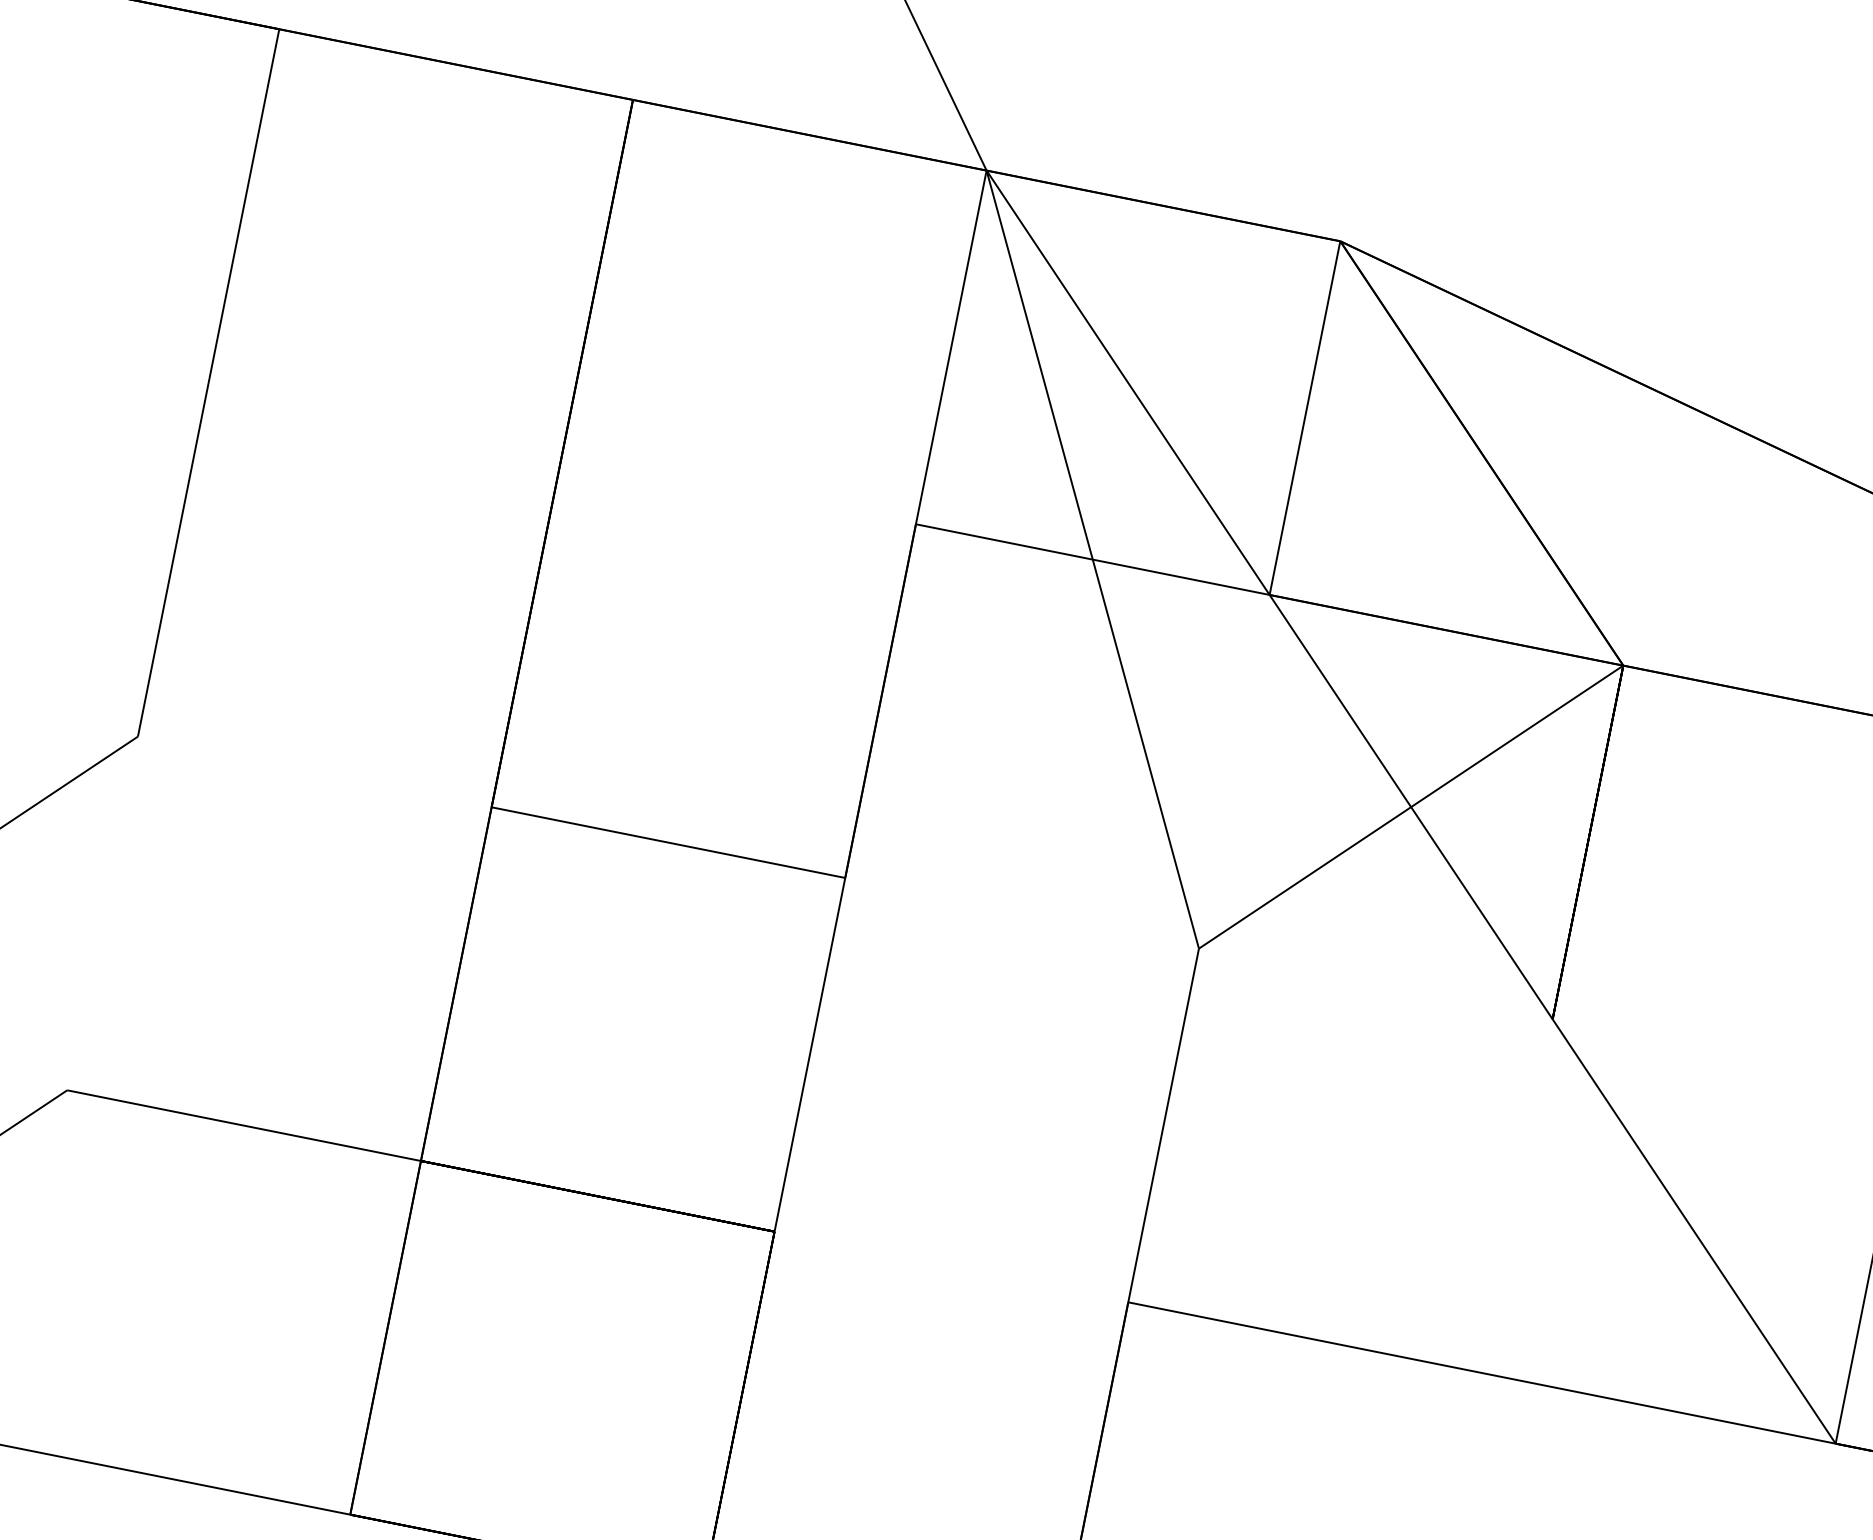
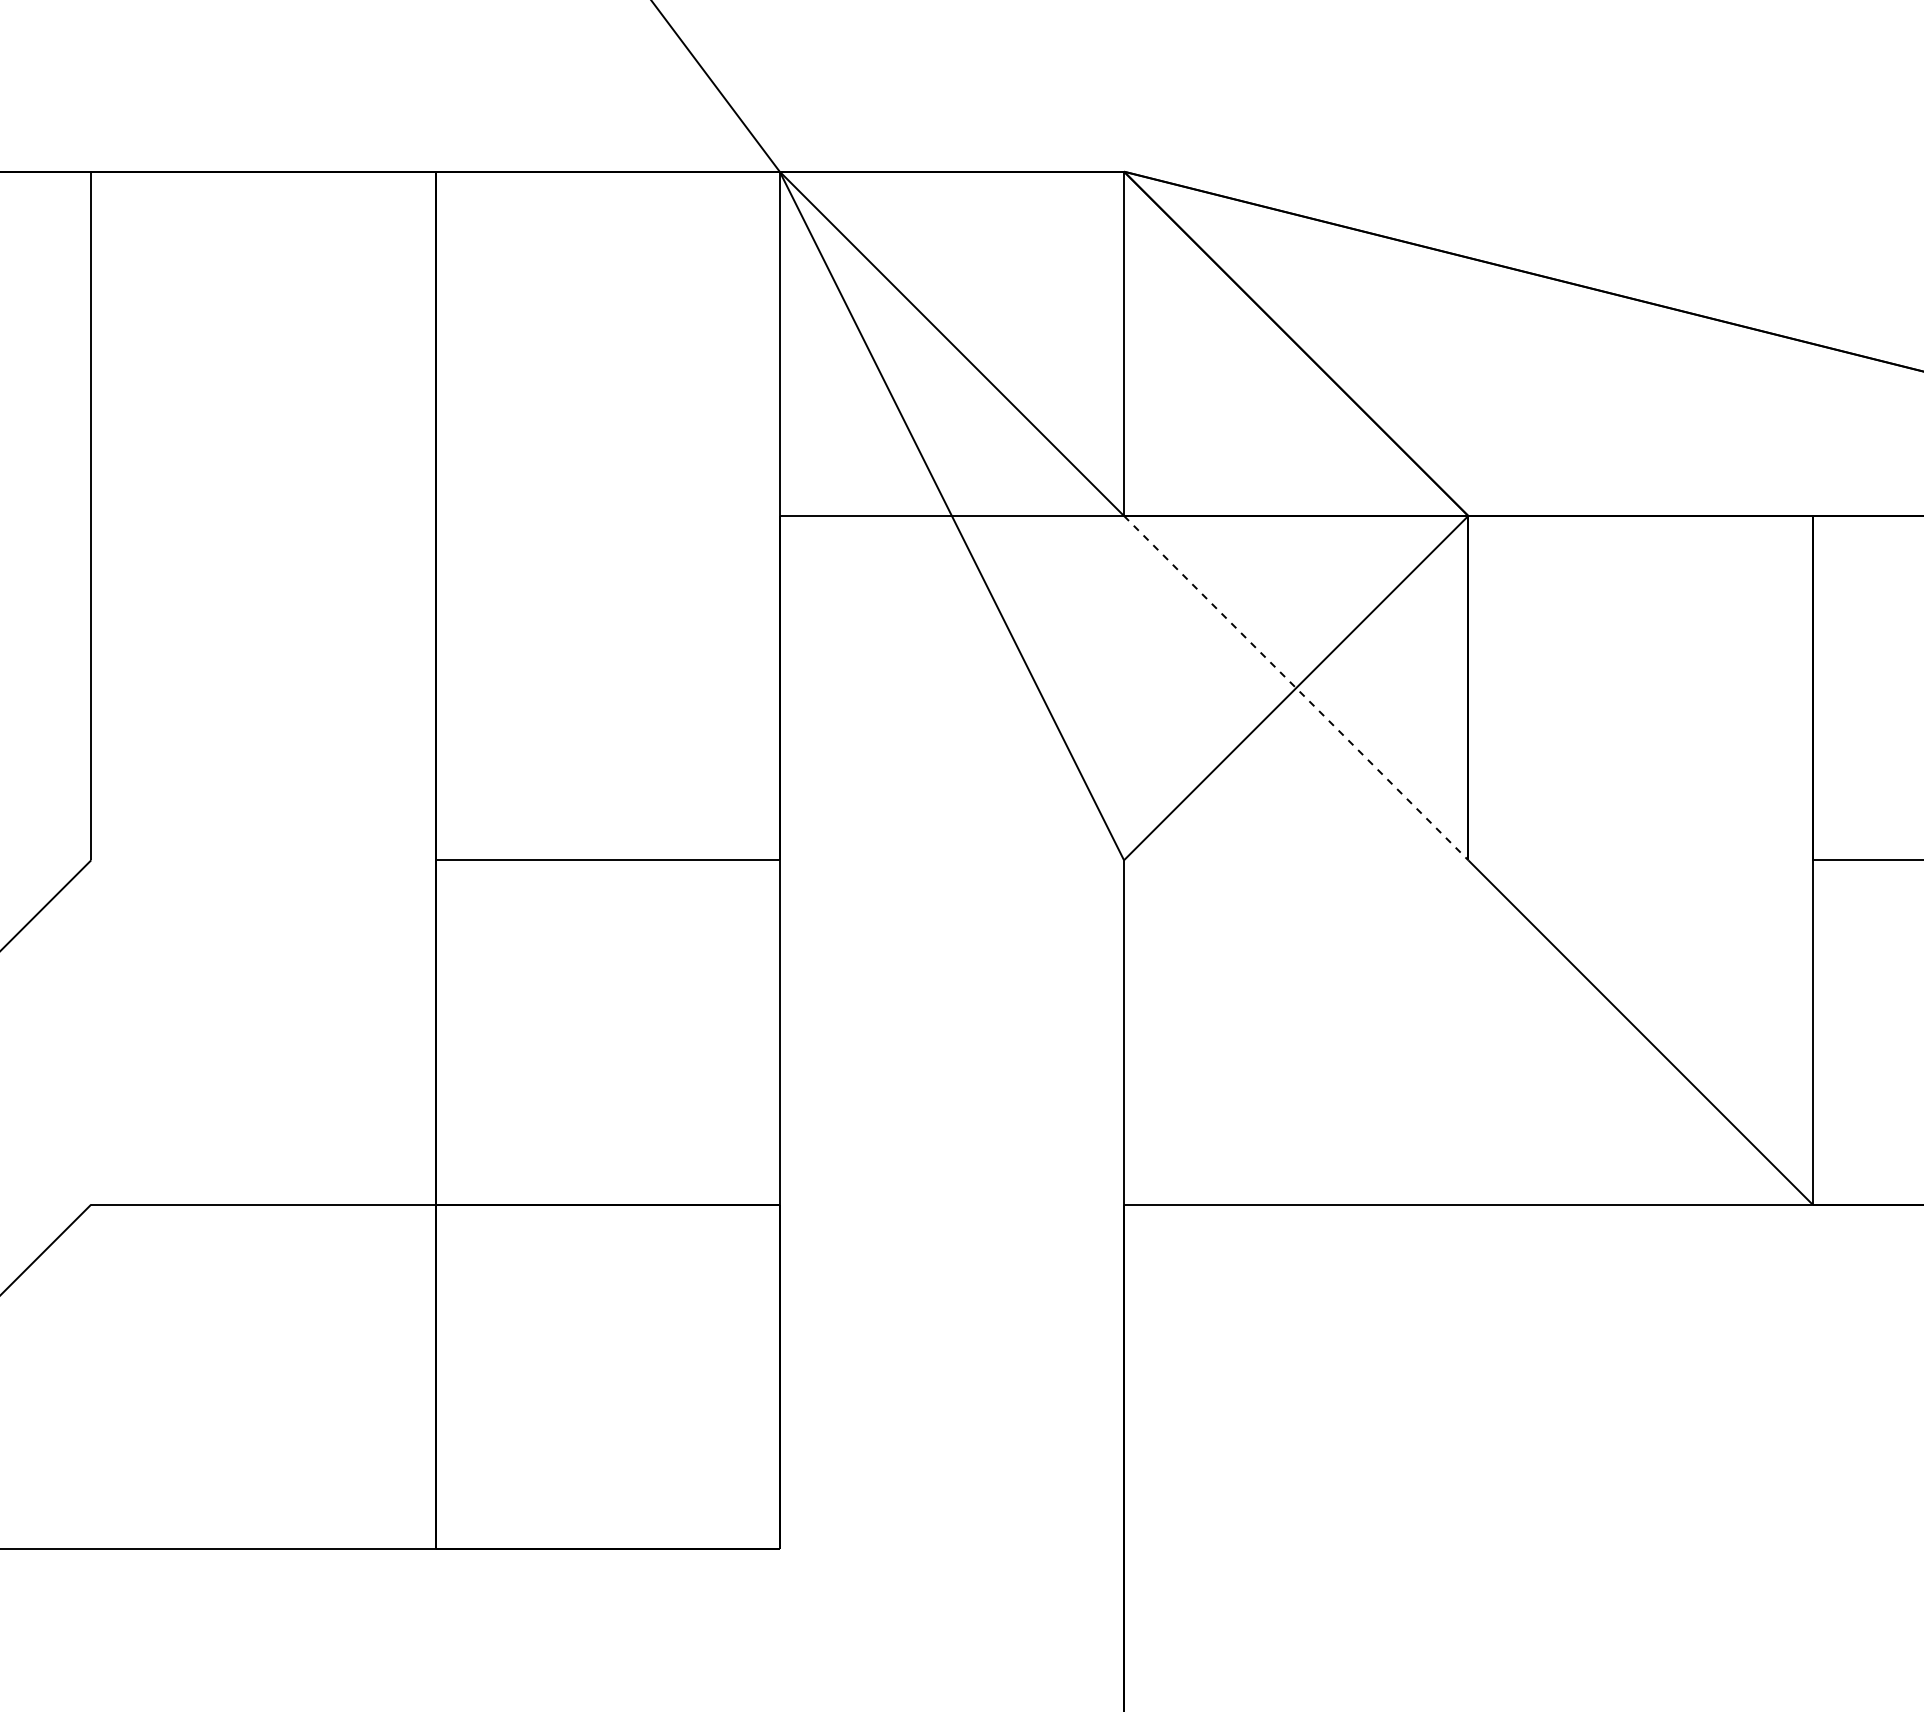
line: (1411, 807) -> (1296, 688), solid -> dashed

